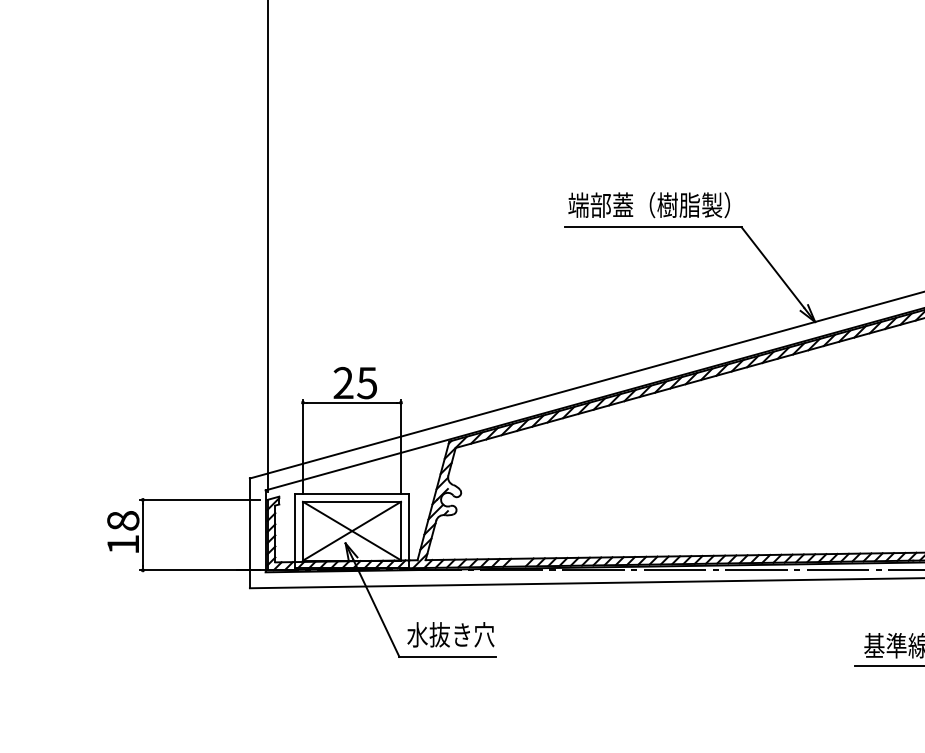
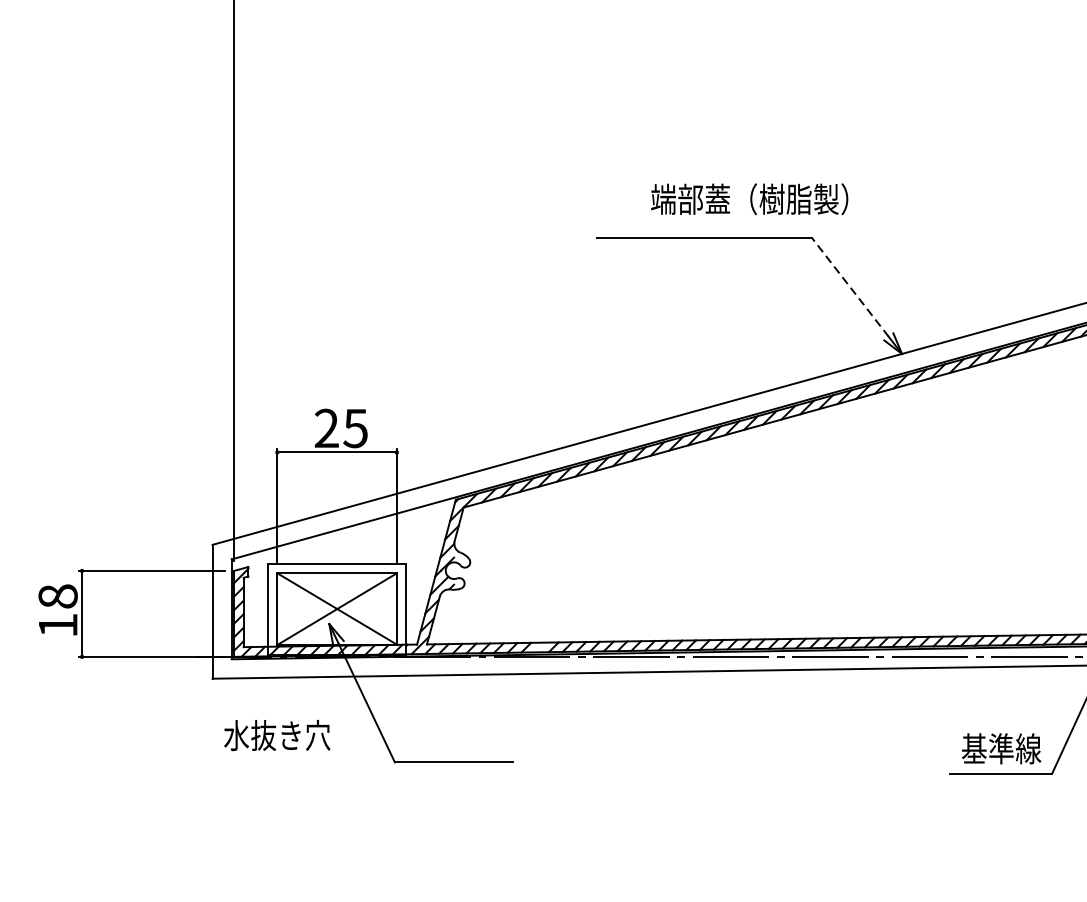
text: (648, 205) -> (748, 199), moved
line: (772, 267) -> (849, 287), solid -> dashed
text: (450, 634) -> (276, 735), moved

